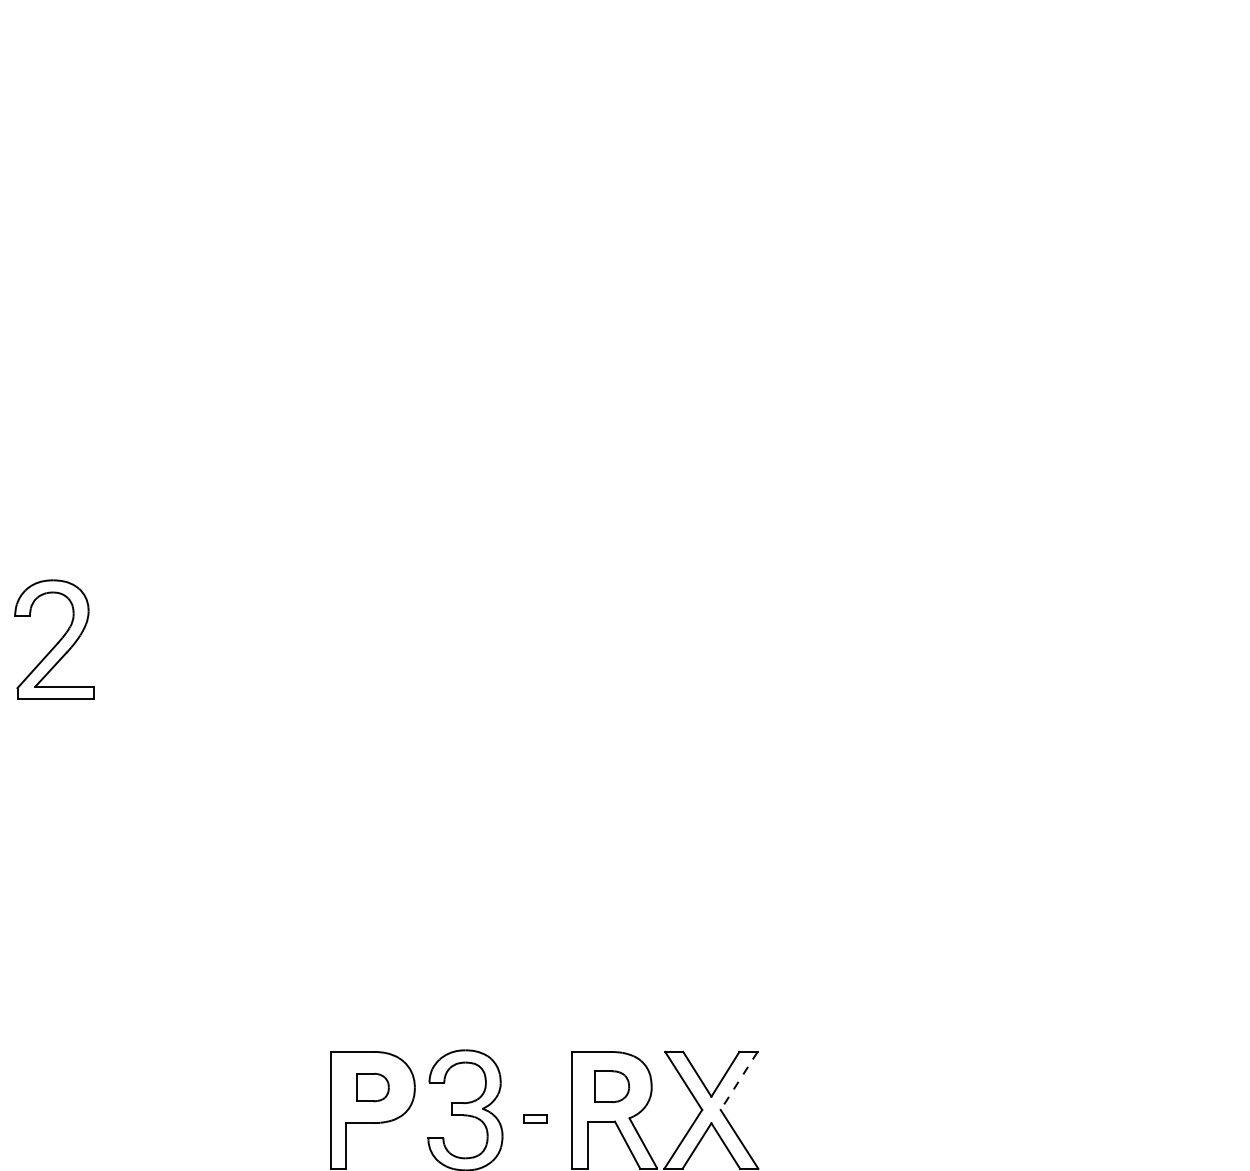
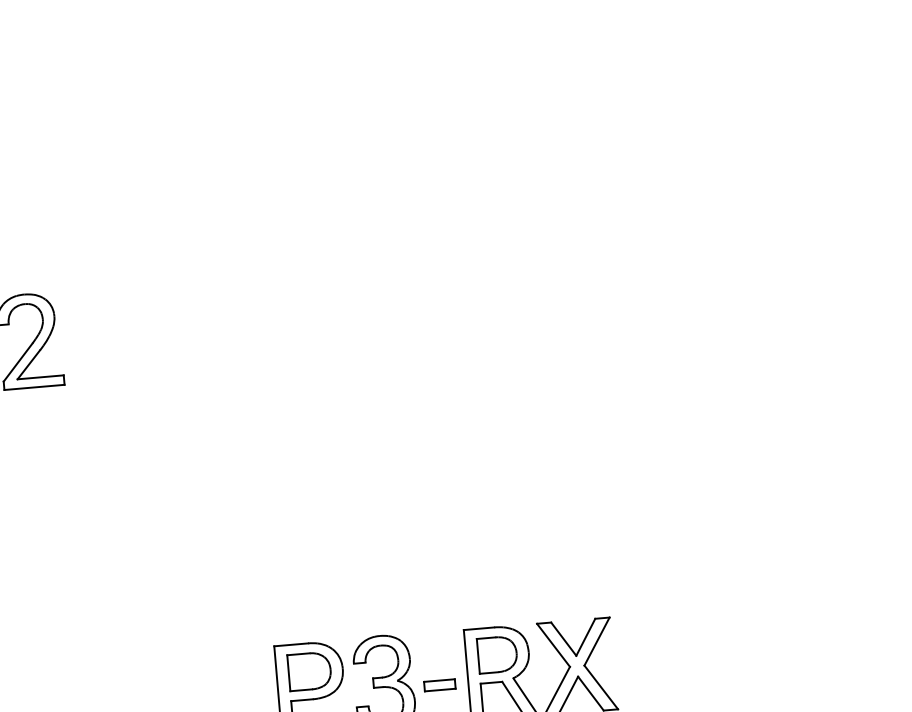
line: (738, 1081) -> (596, 642), dashed -> solid
part: (612, 1086) -> (497, 654), size x1.43
part: (372, 1087) -> (309, 671), size x1.67
part: (535, 1118) -> (439, 684), size x1.67

